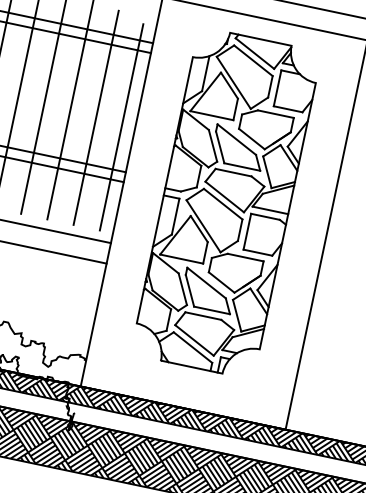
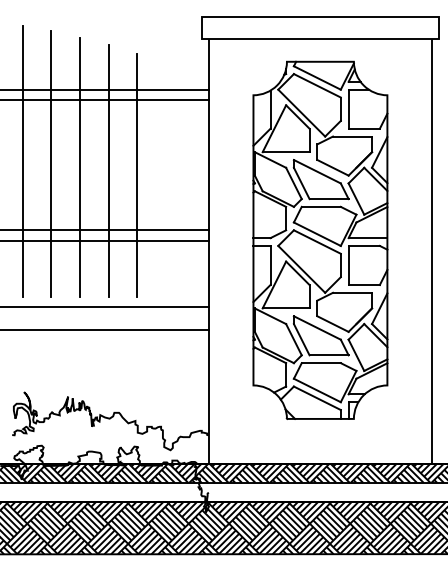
line: (95, 117) -> (165, 179), removed
line: (121, 126) -> (194, 183), removed

